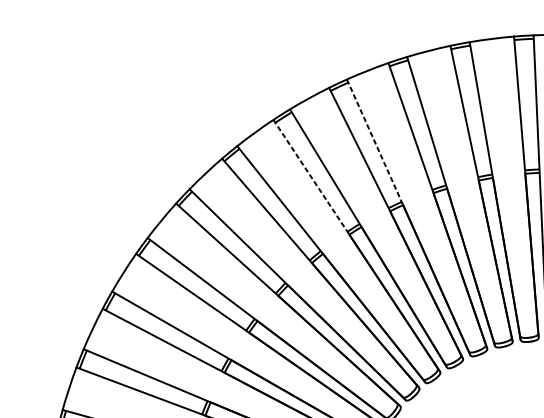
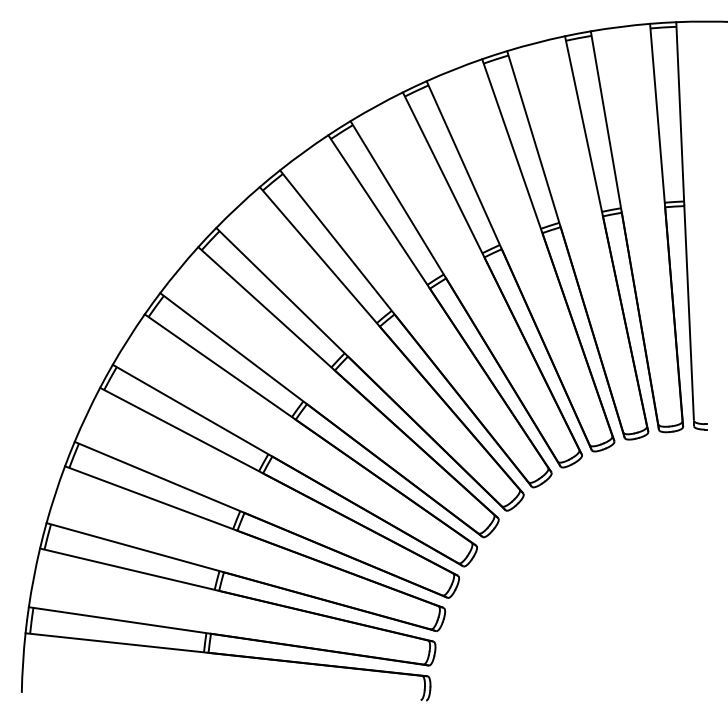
line: (375, 142) -> (464, 165), dashed -> solid
line: (310, 176) -> (378, 211), dashed -> solid

